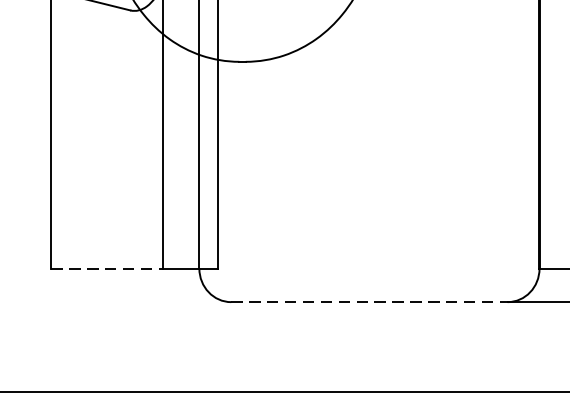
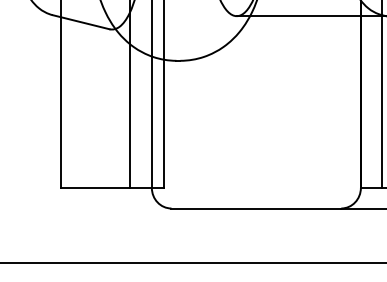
line: (107, 267) -> (95, 187), dashed -> solid
line: (369, 302) -> (256, 208), dashed -> solid

